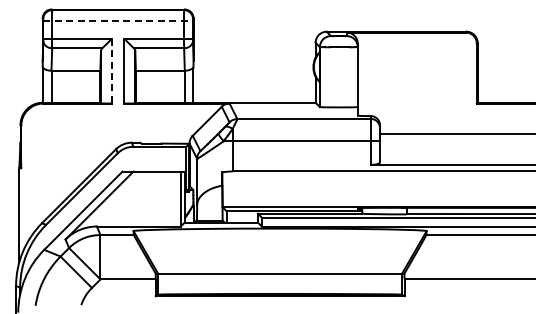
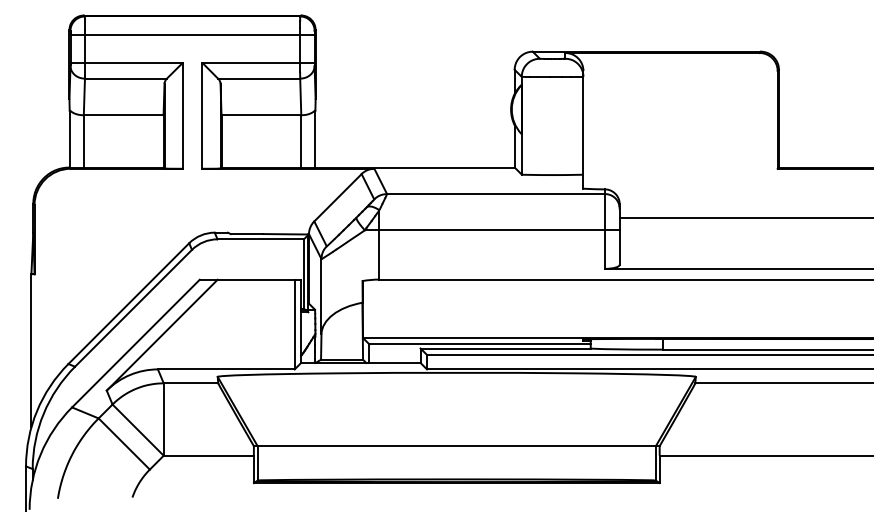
line: (118, 21) -> (193, 34), dashed -> solid
line: (112, 71) -> (183, 116), dashed -> solid

